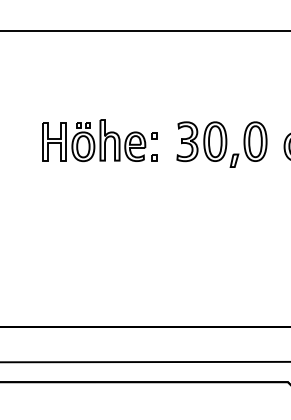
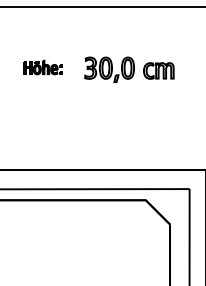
part: (99, 140) -> (42, 67), size x0.6

